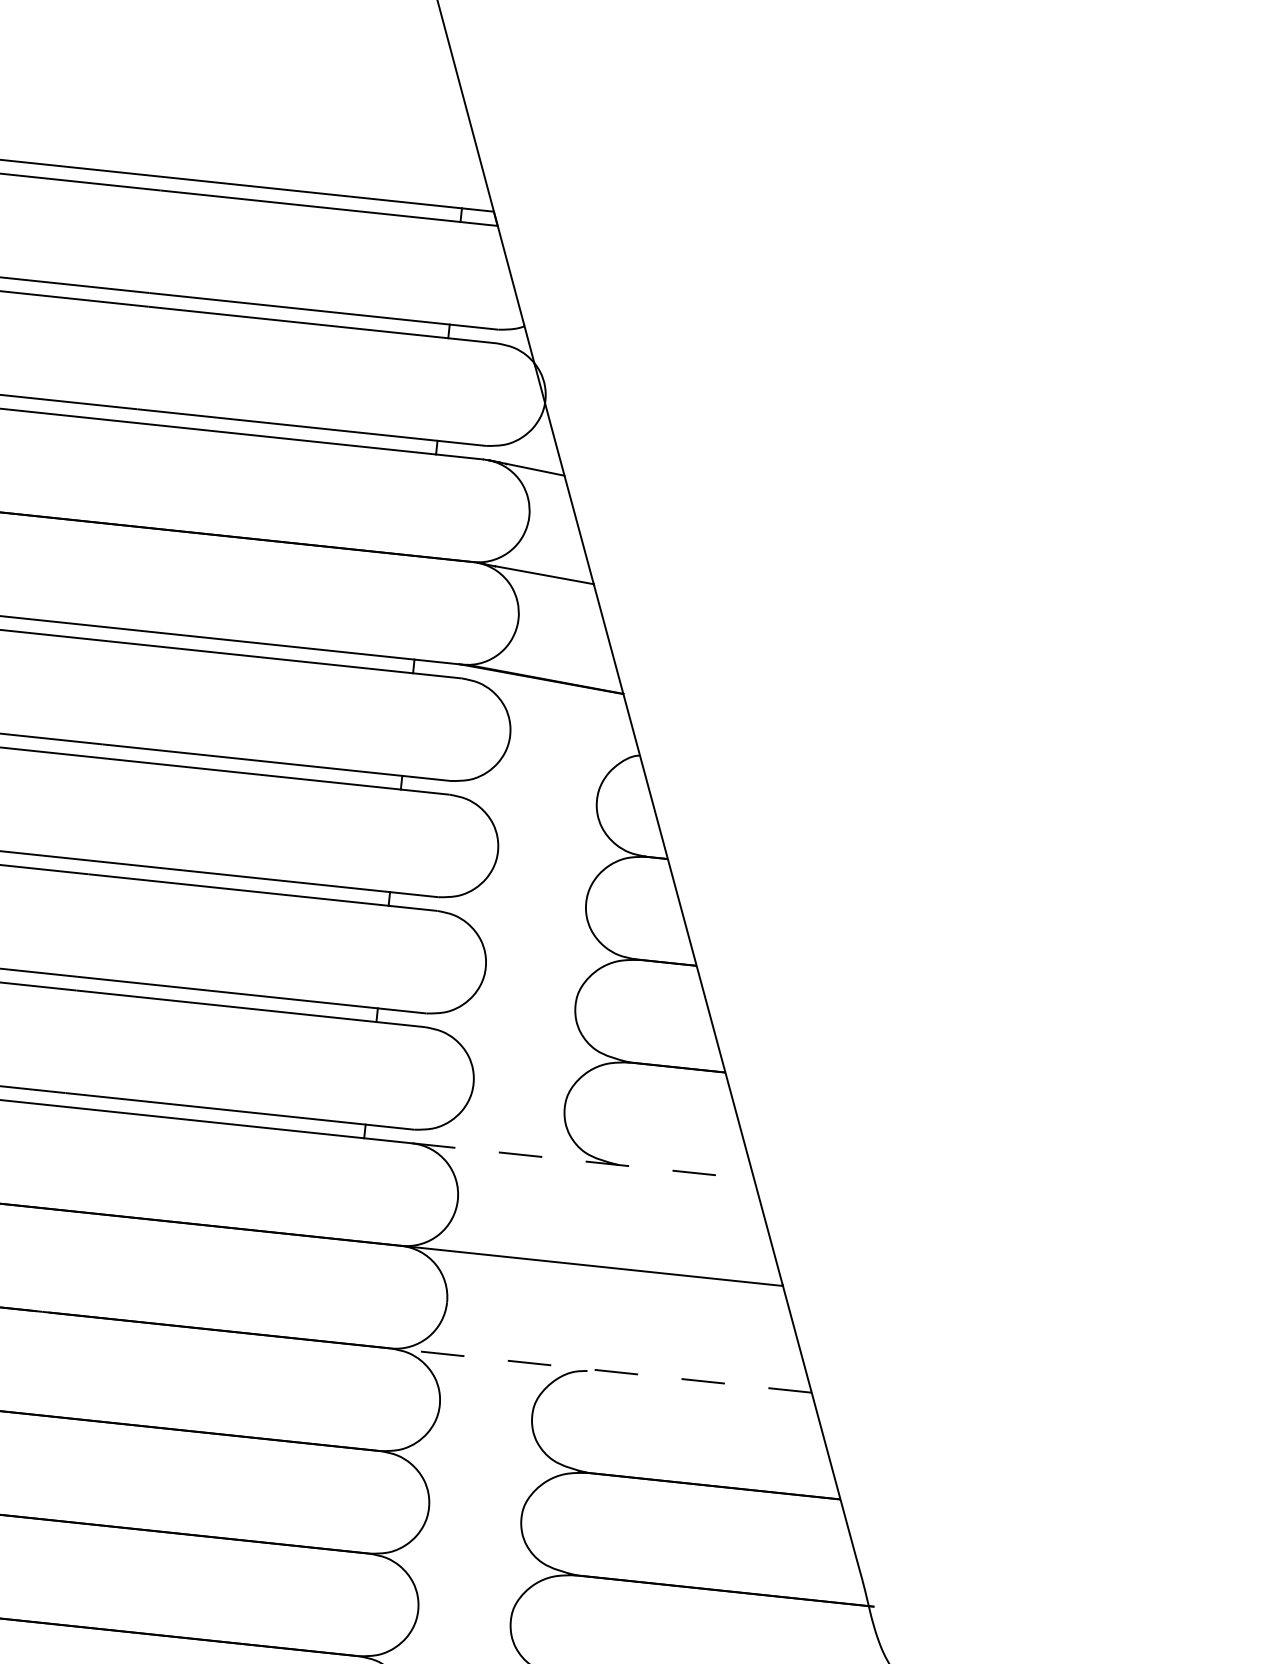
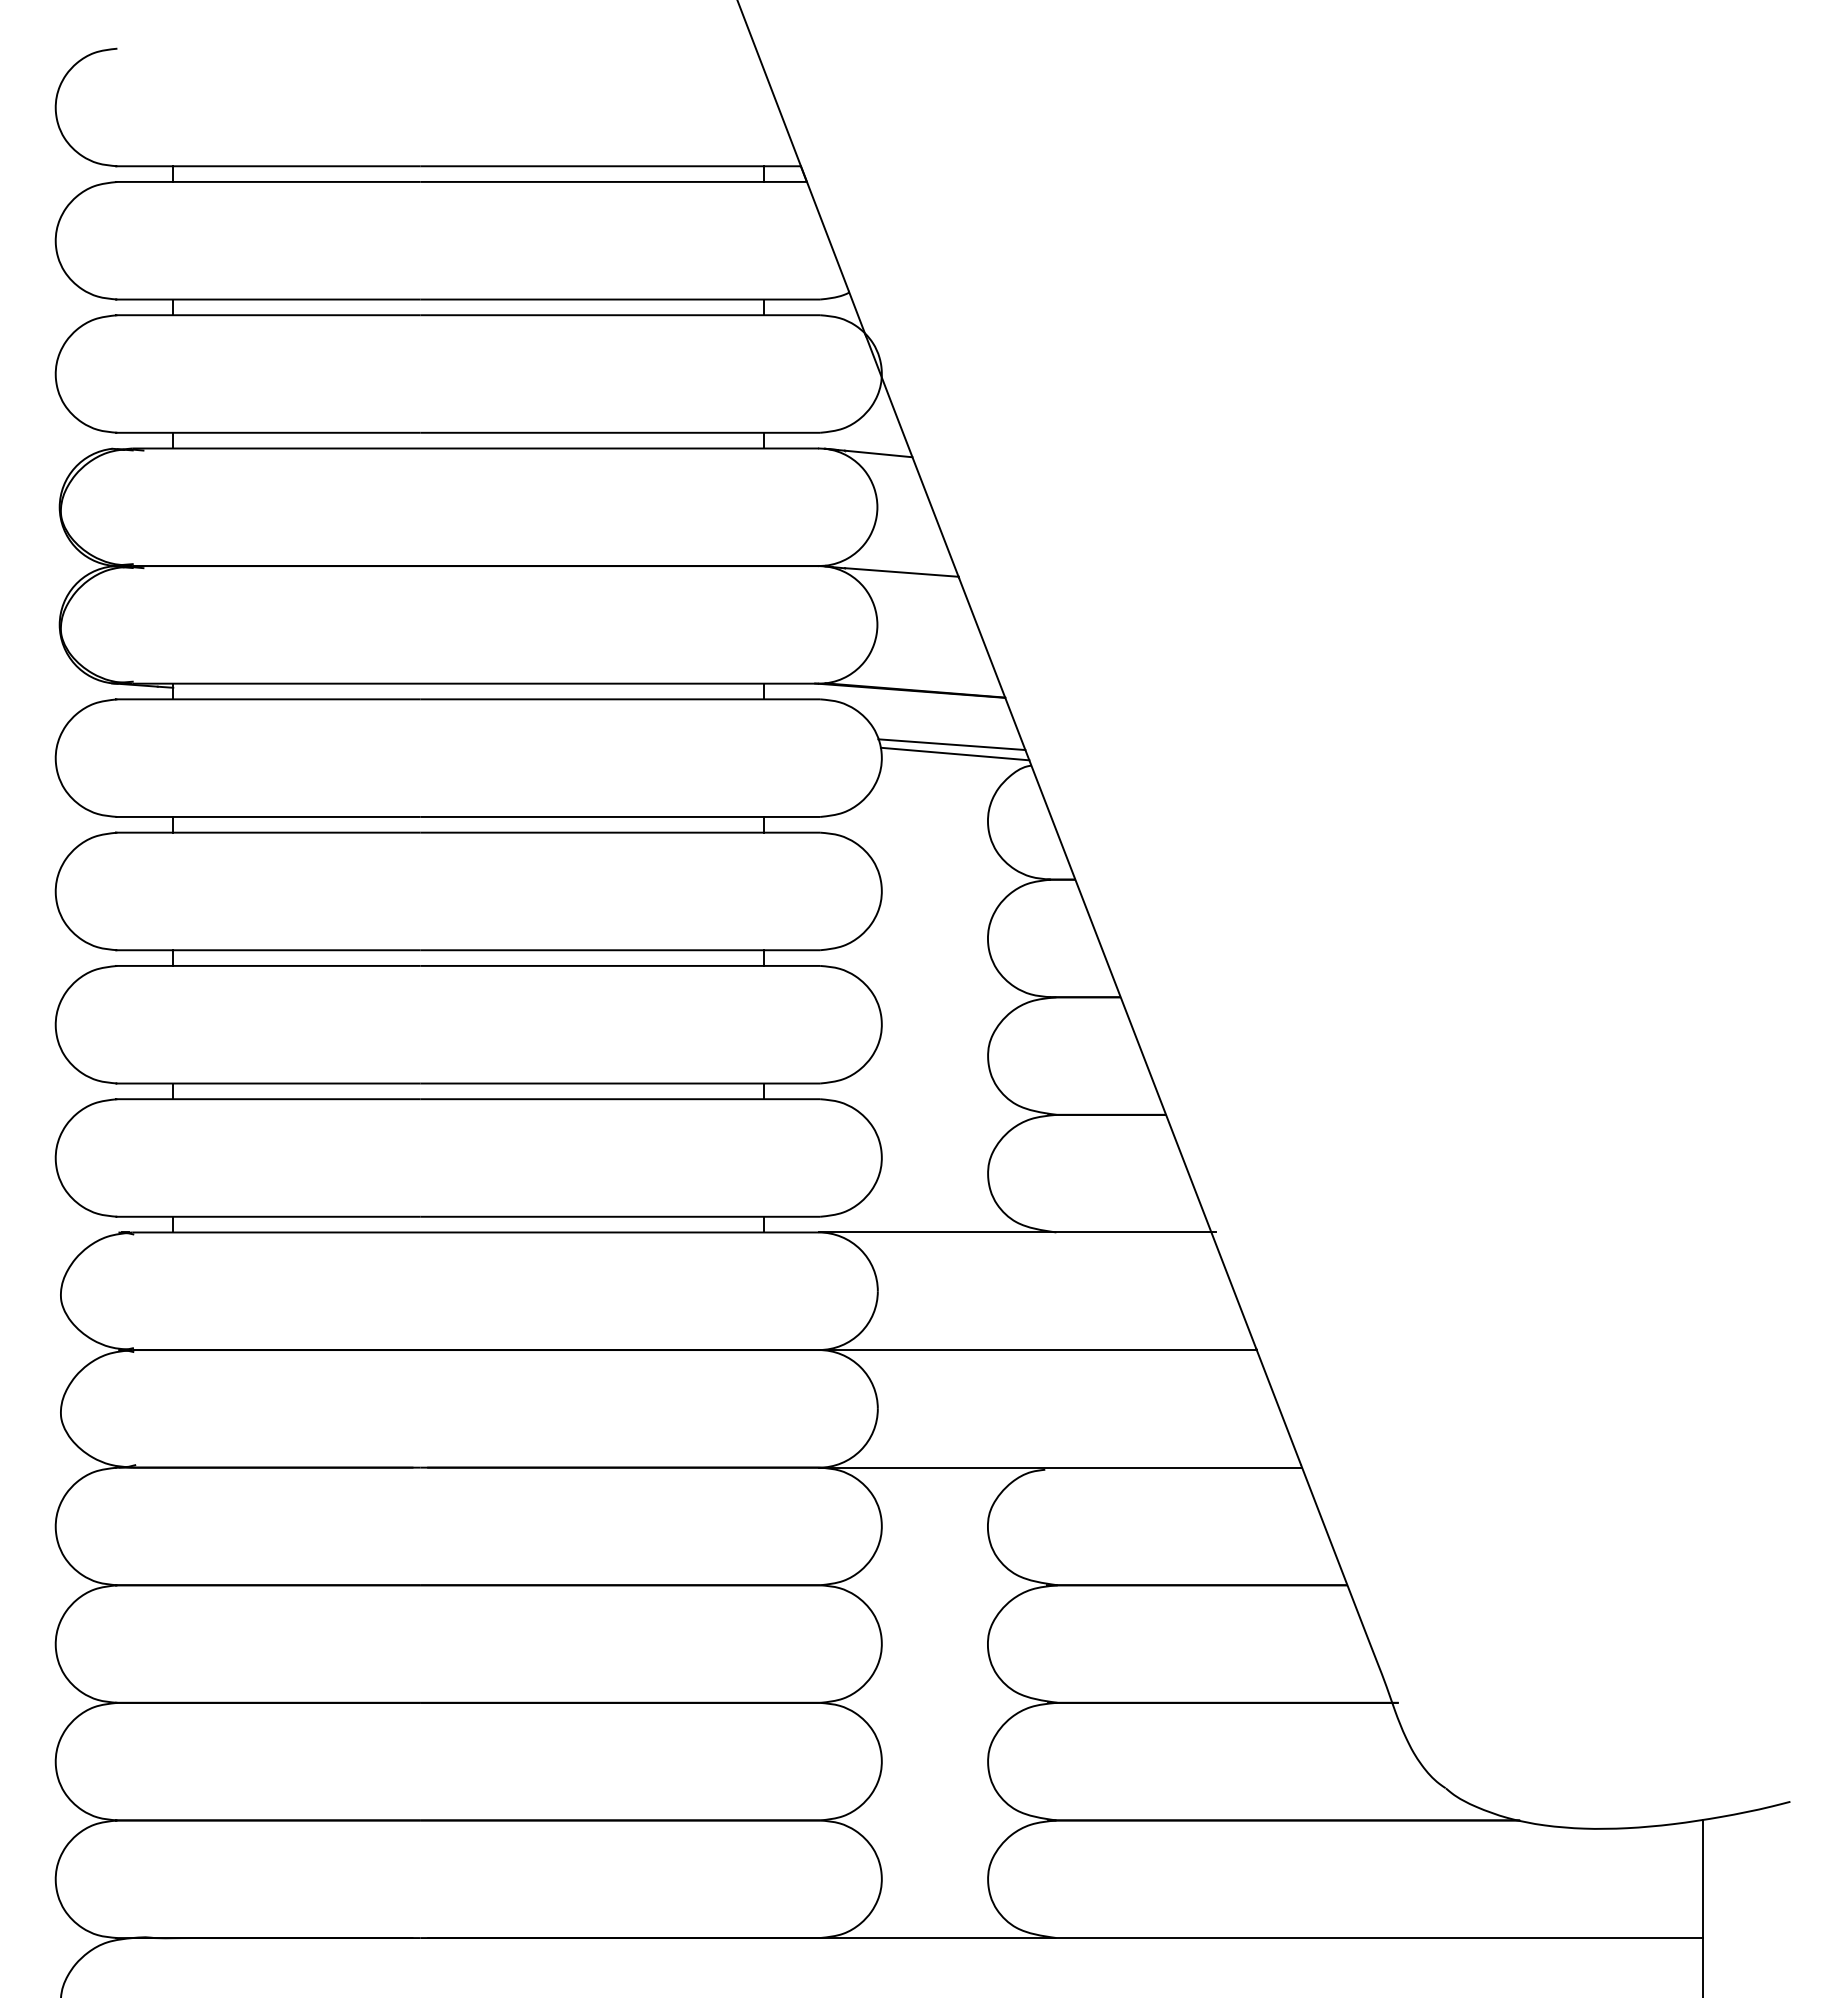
line: (572, 729) -> (951, 744), added
line: (574, 737) -> (954, 753), added
line: (585, 1161) -> (1017, 1232), dashed -> solid
line: (601, 1370) -> (1060, 1467), dashed -> solid

